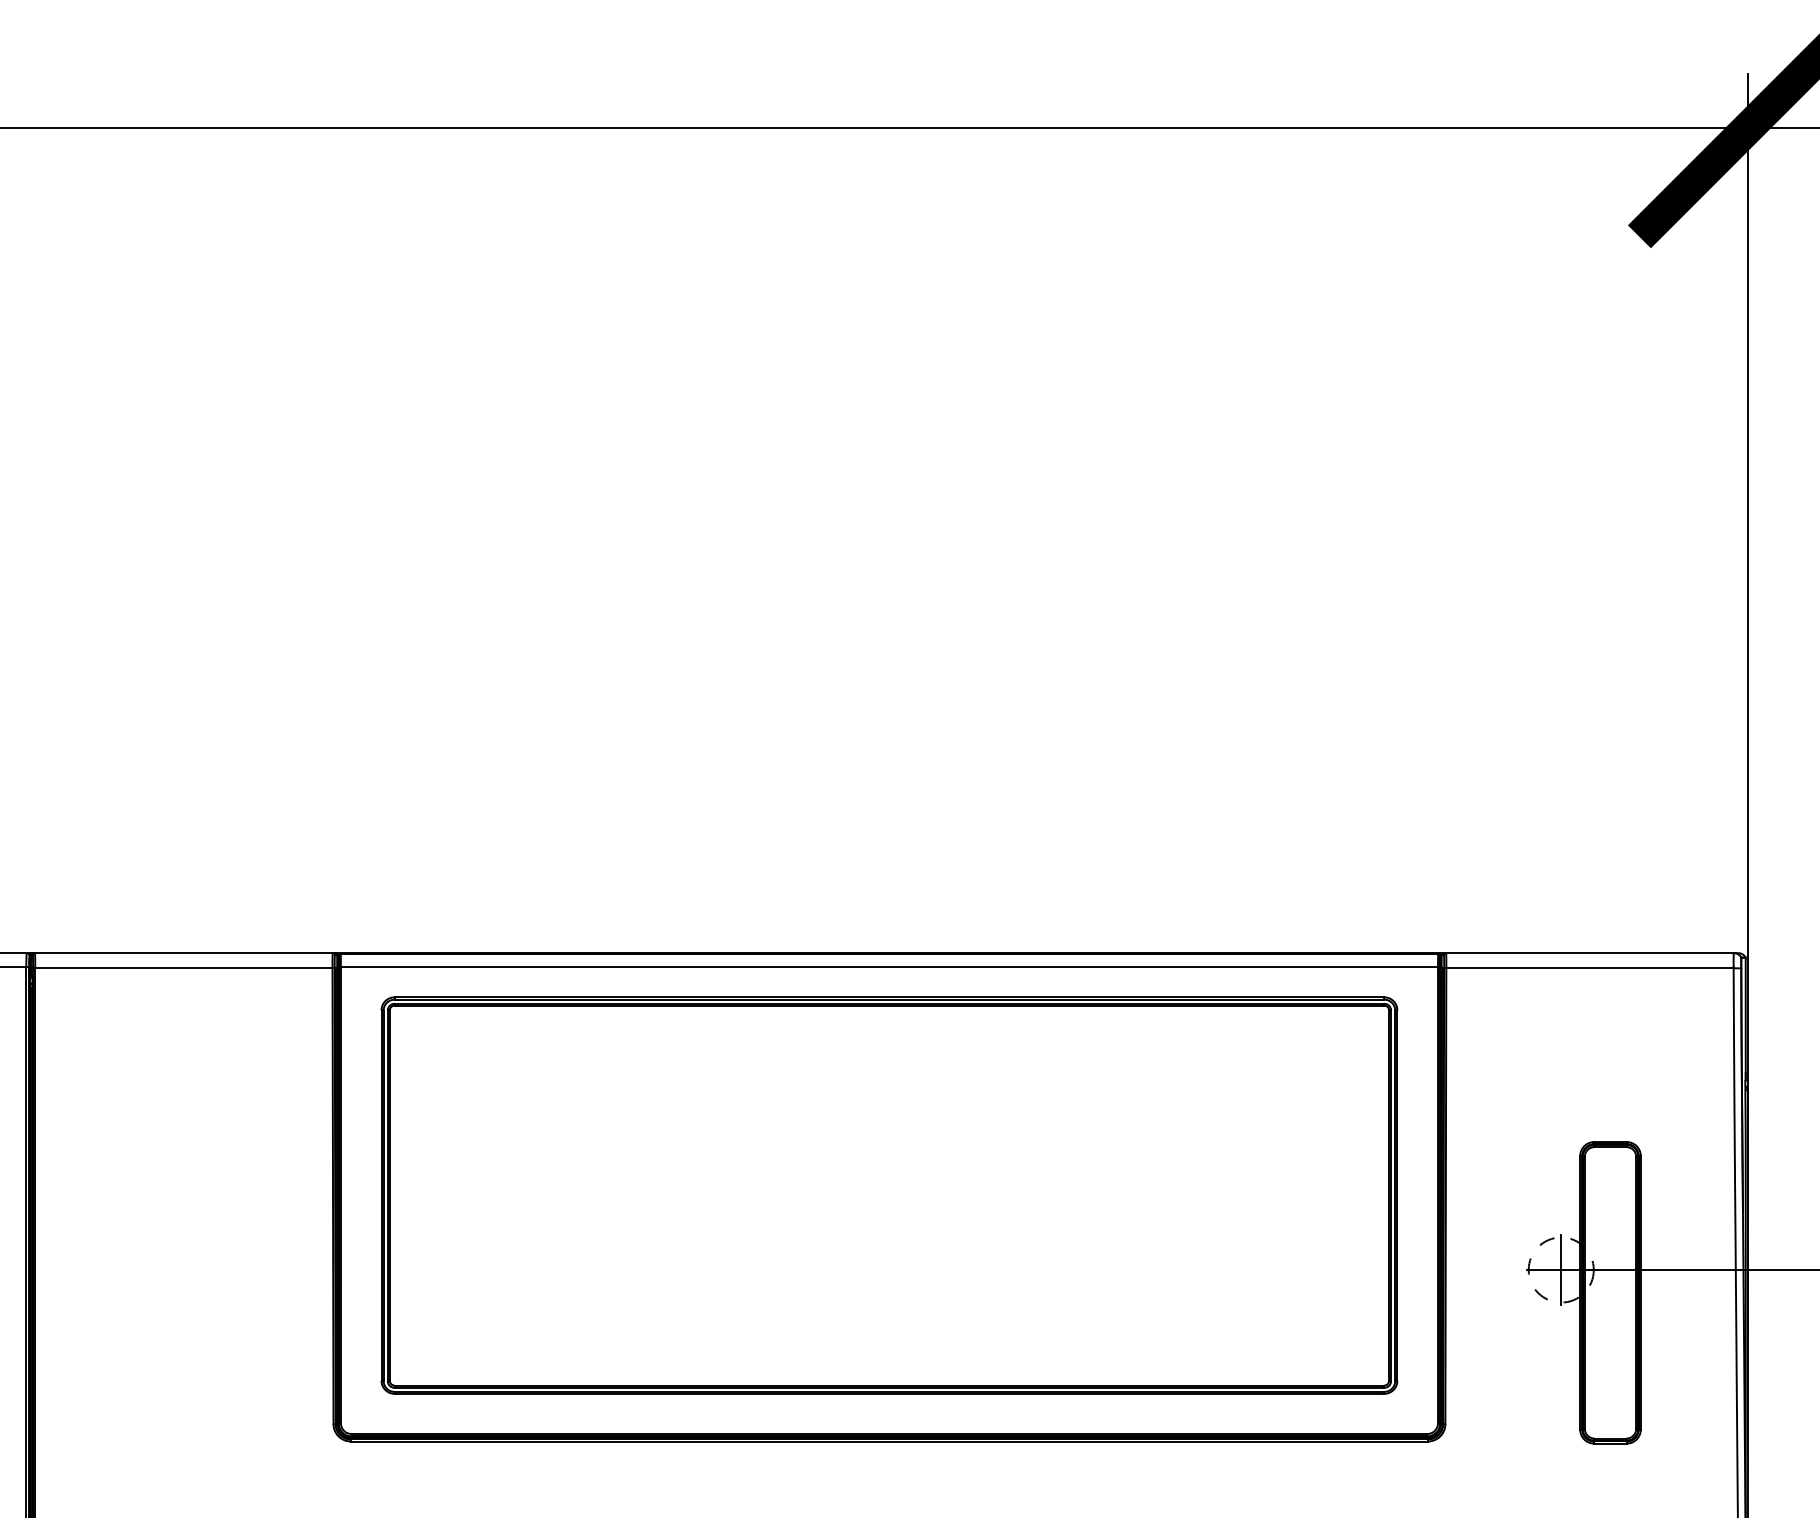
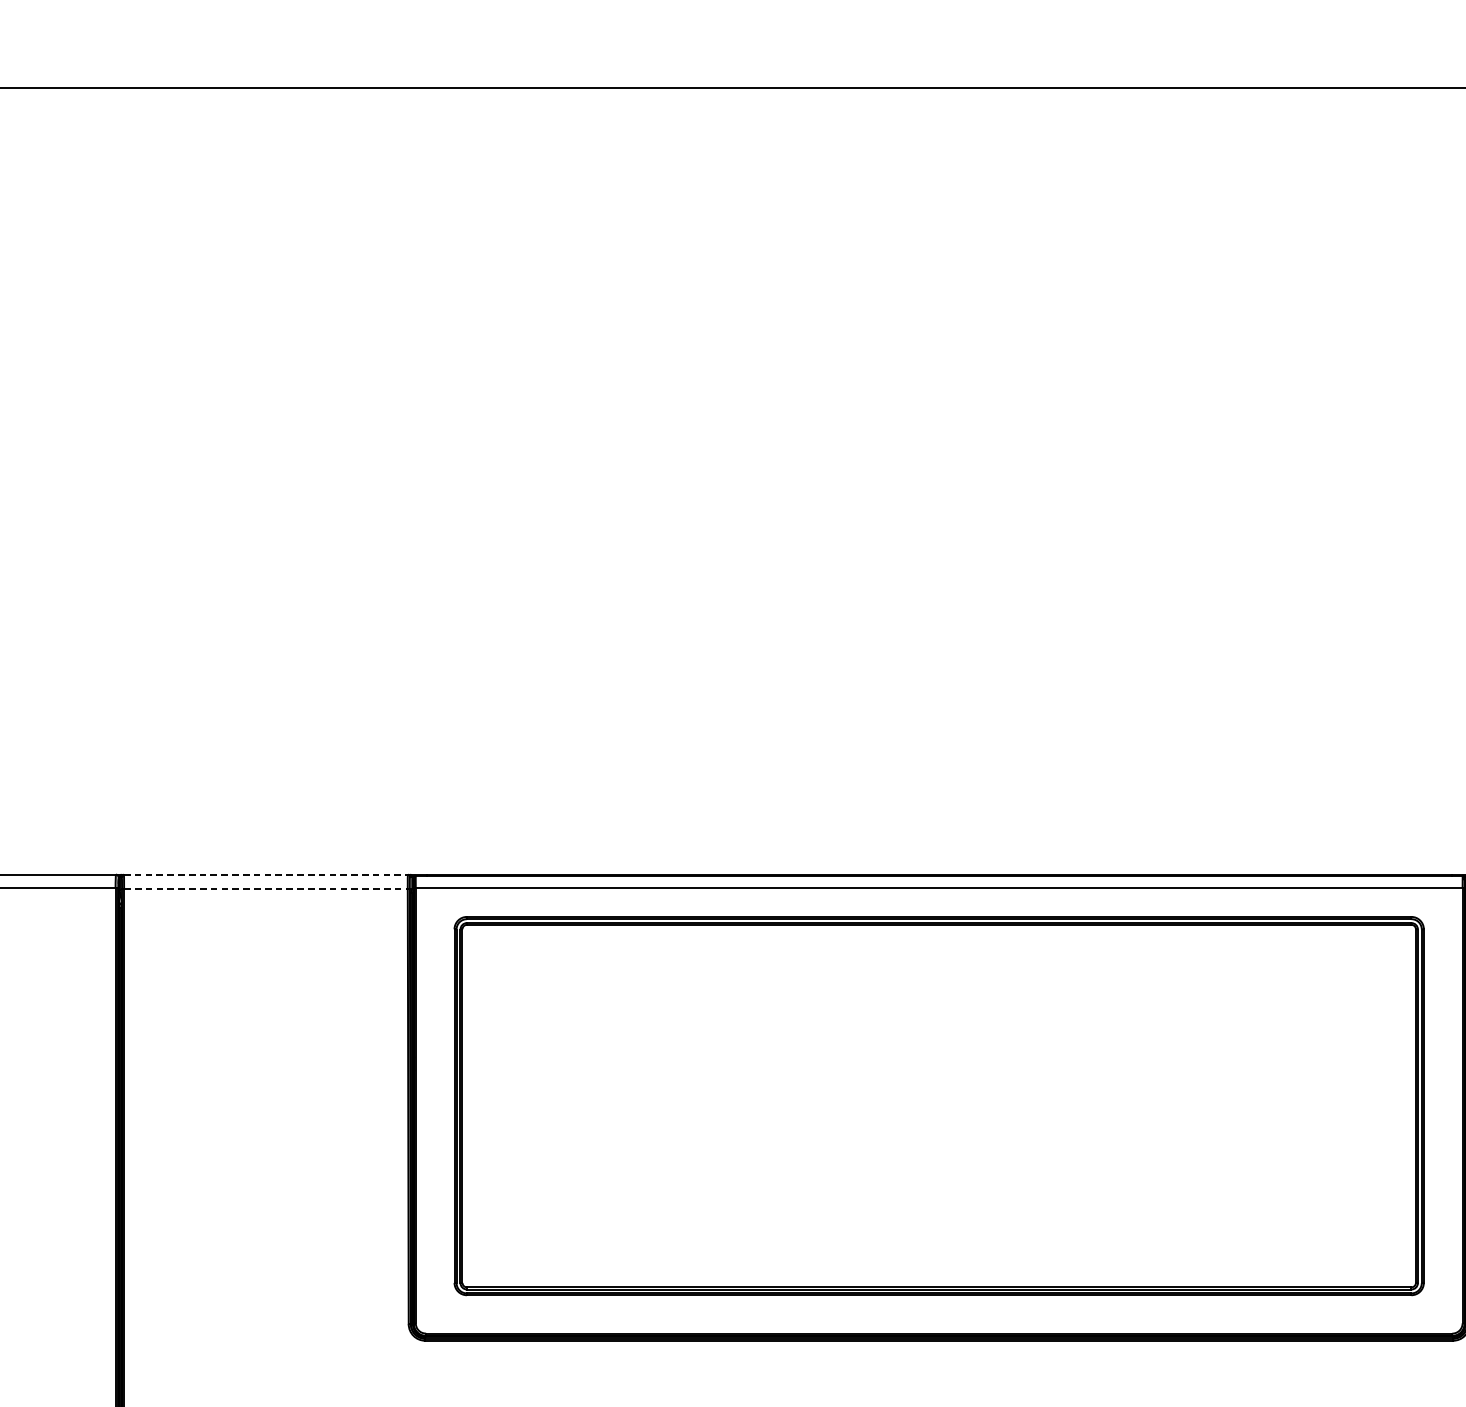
line: (183, 953) -> (265, 875), solid -> dashed
line: (183, 968) -> (265, 889), solid -> dashed

